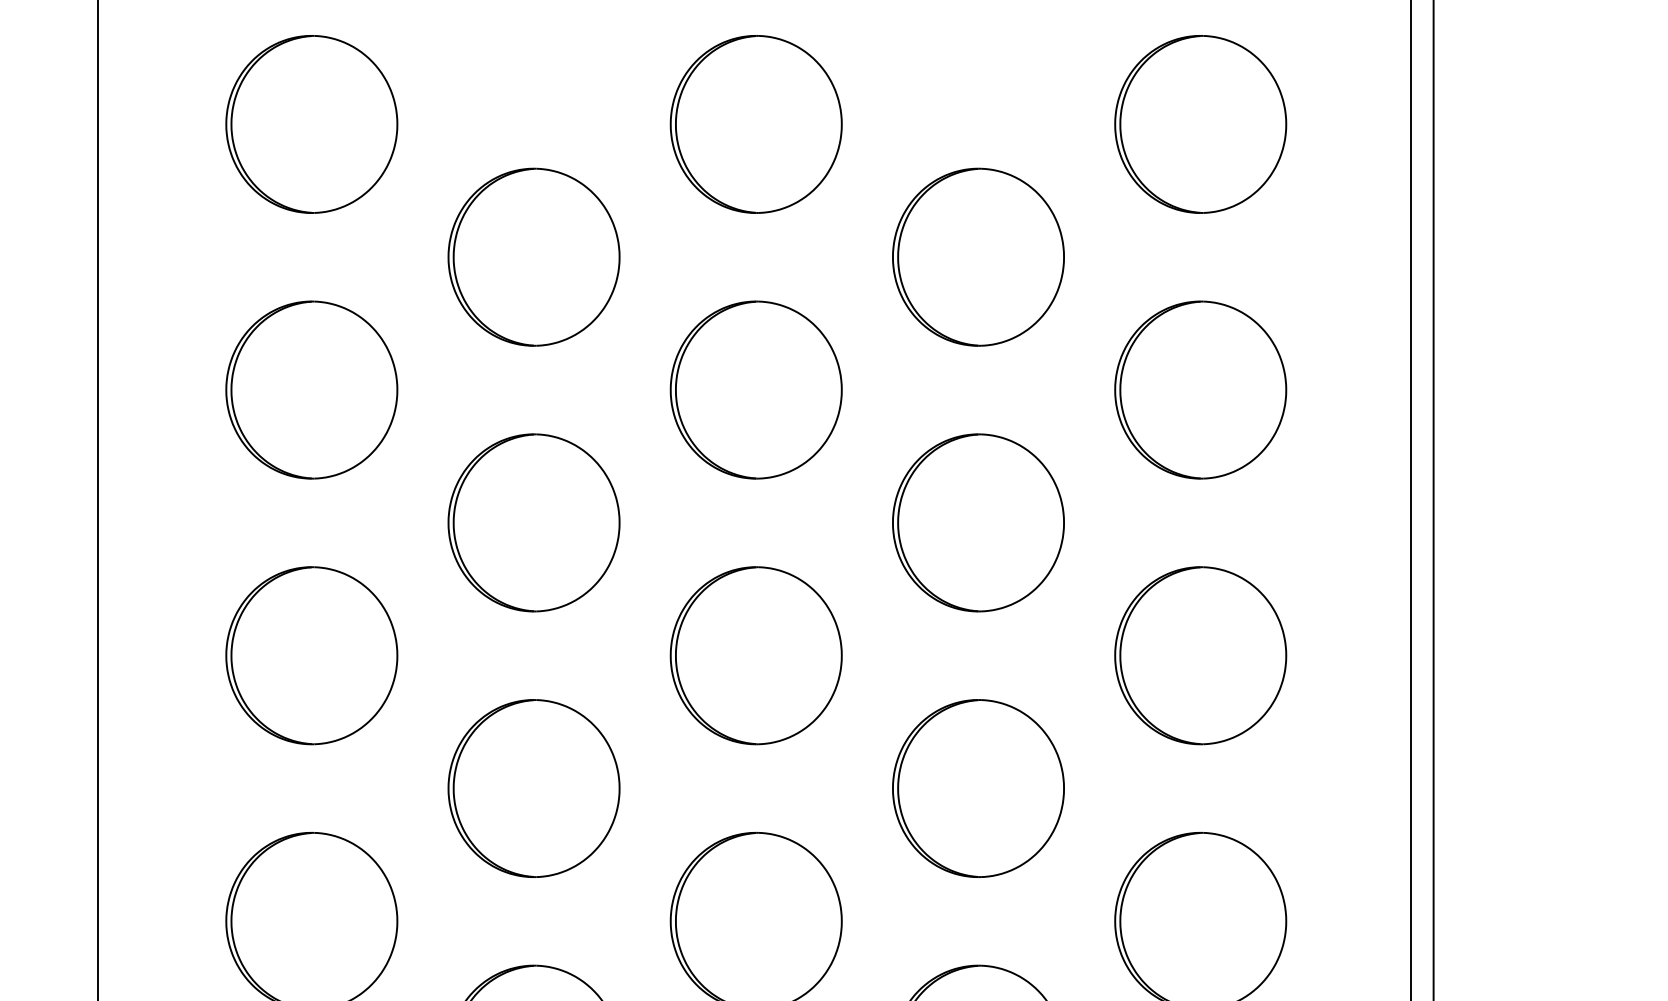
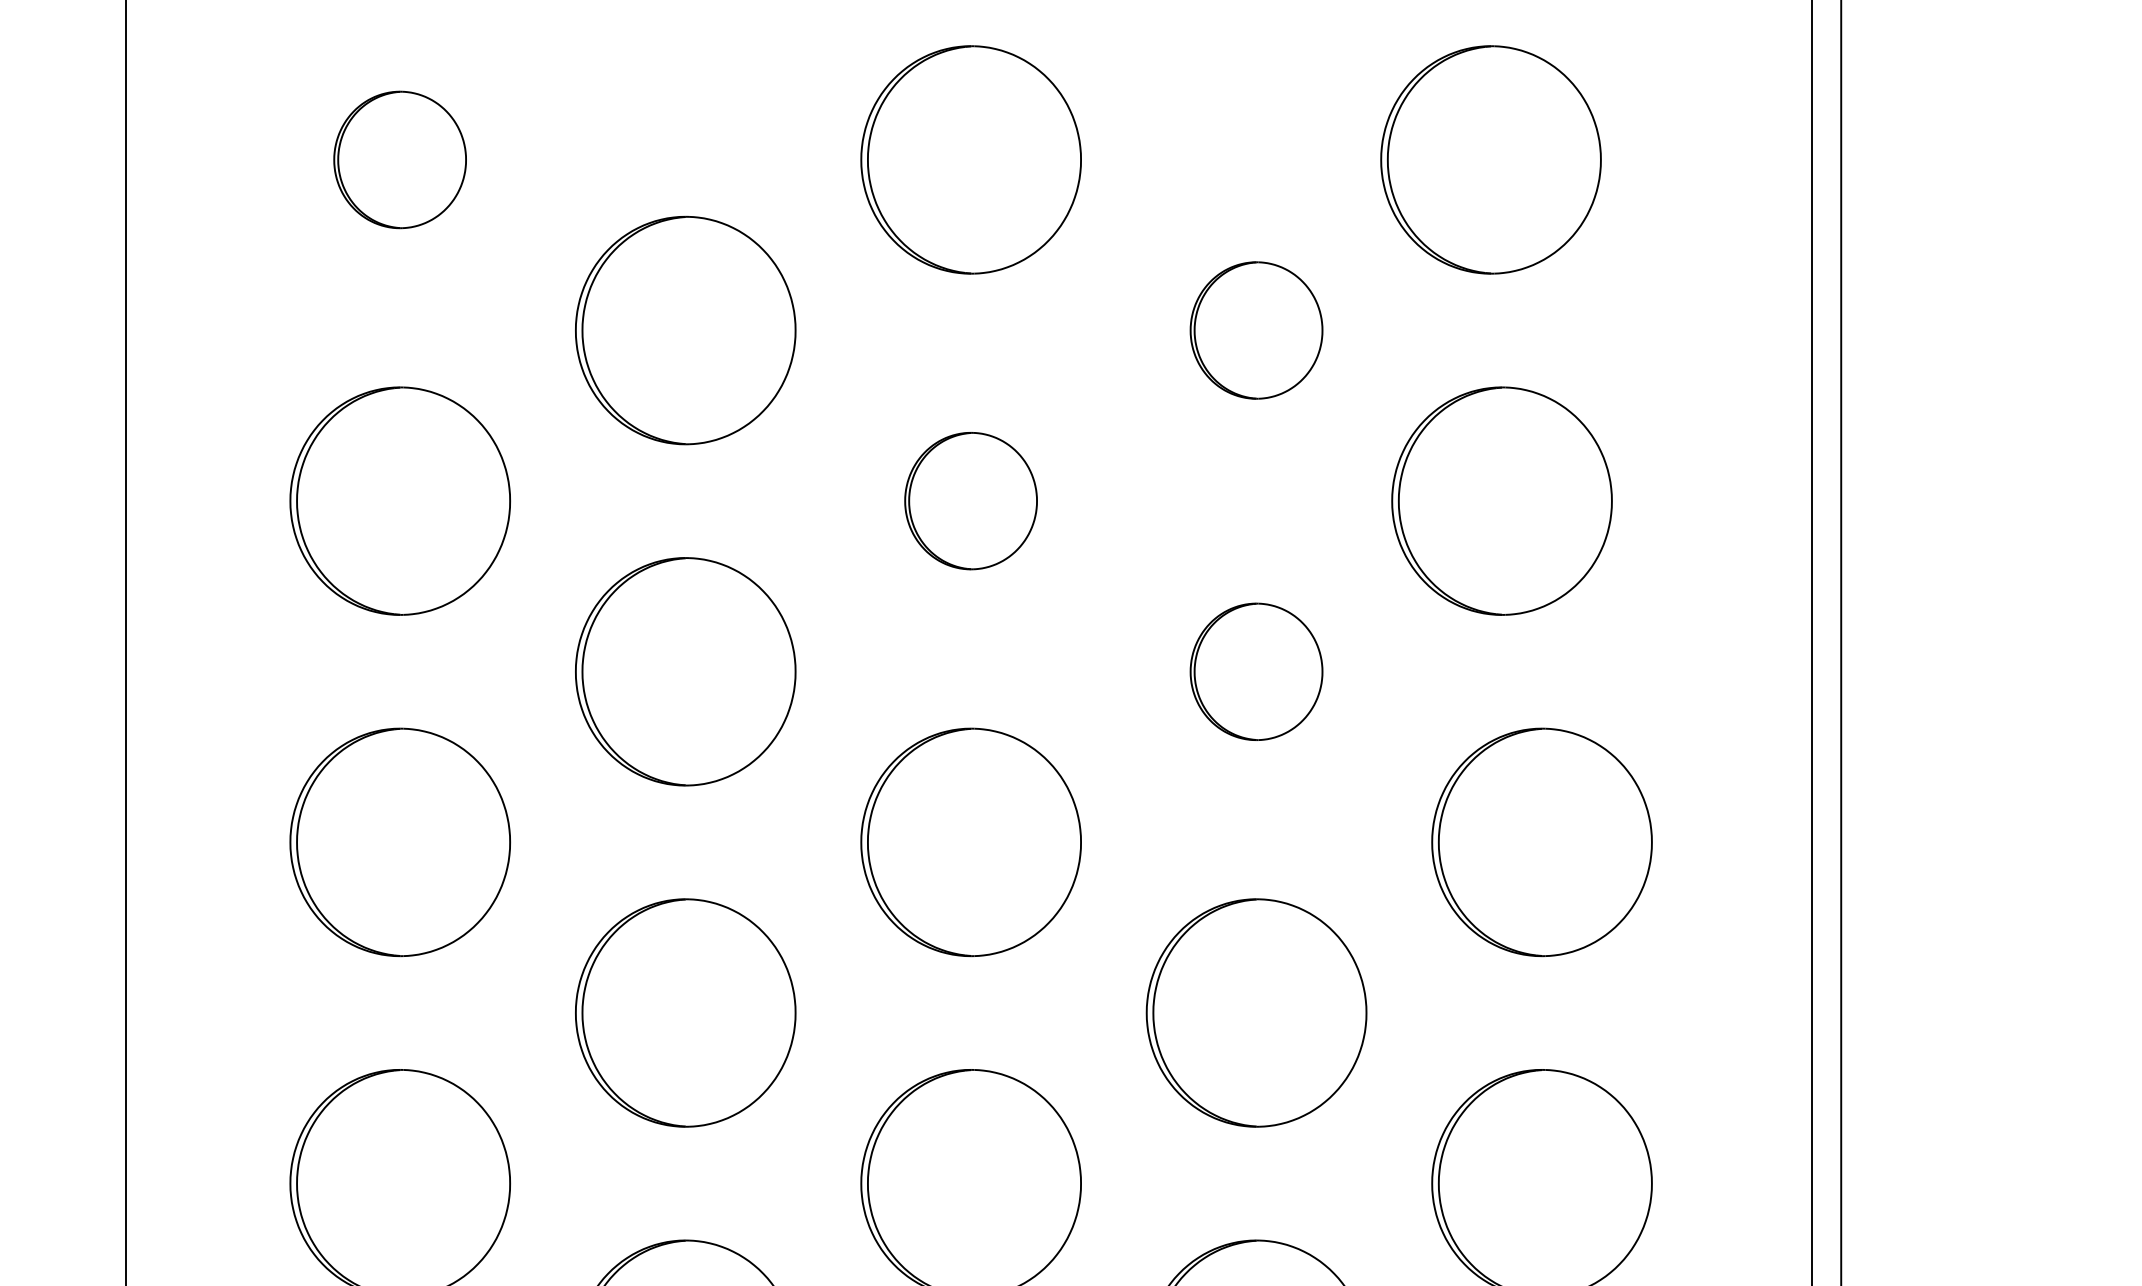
part: (311, 124) -> (399, 159), size x0.6
part: (1200, 124) -> (1490, 159), moved
part: (978, 257) -> (1256, 330), size x0.6
part: (755, 389) -> (970, 500), size x0.6
part: (1200, 389) -> (1501, 500), moved
part: (978, 522) -> (1256, 671), size x0.6

